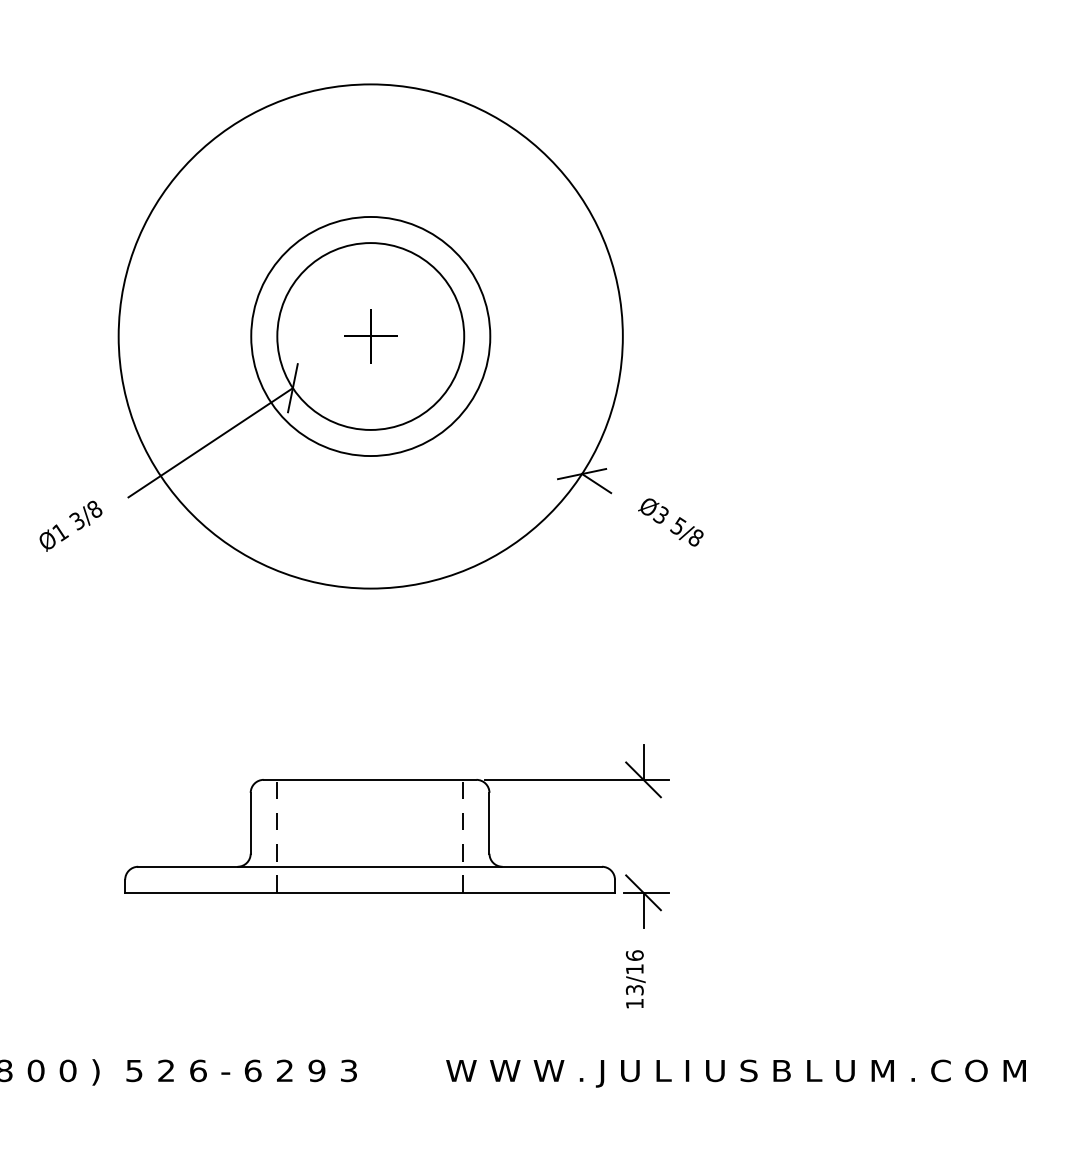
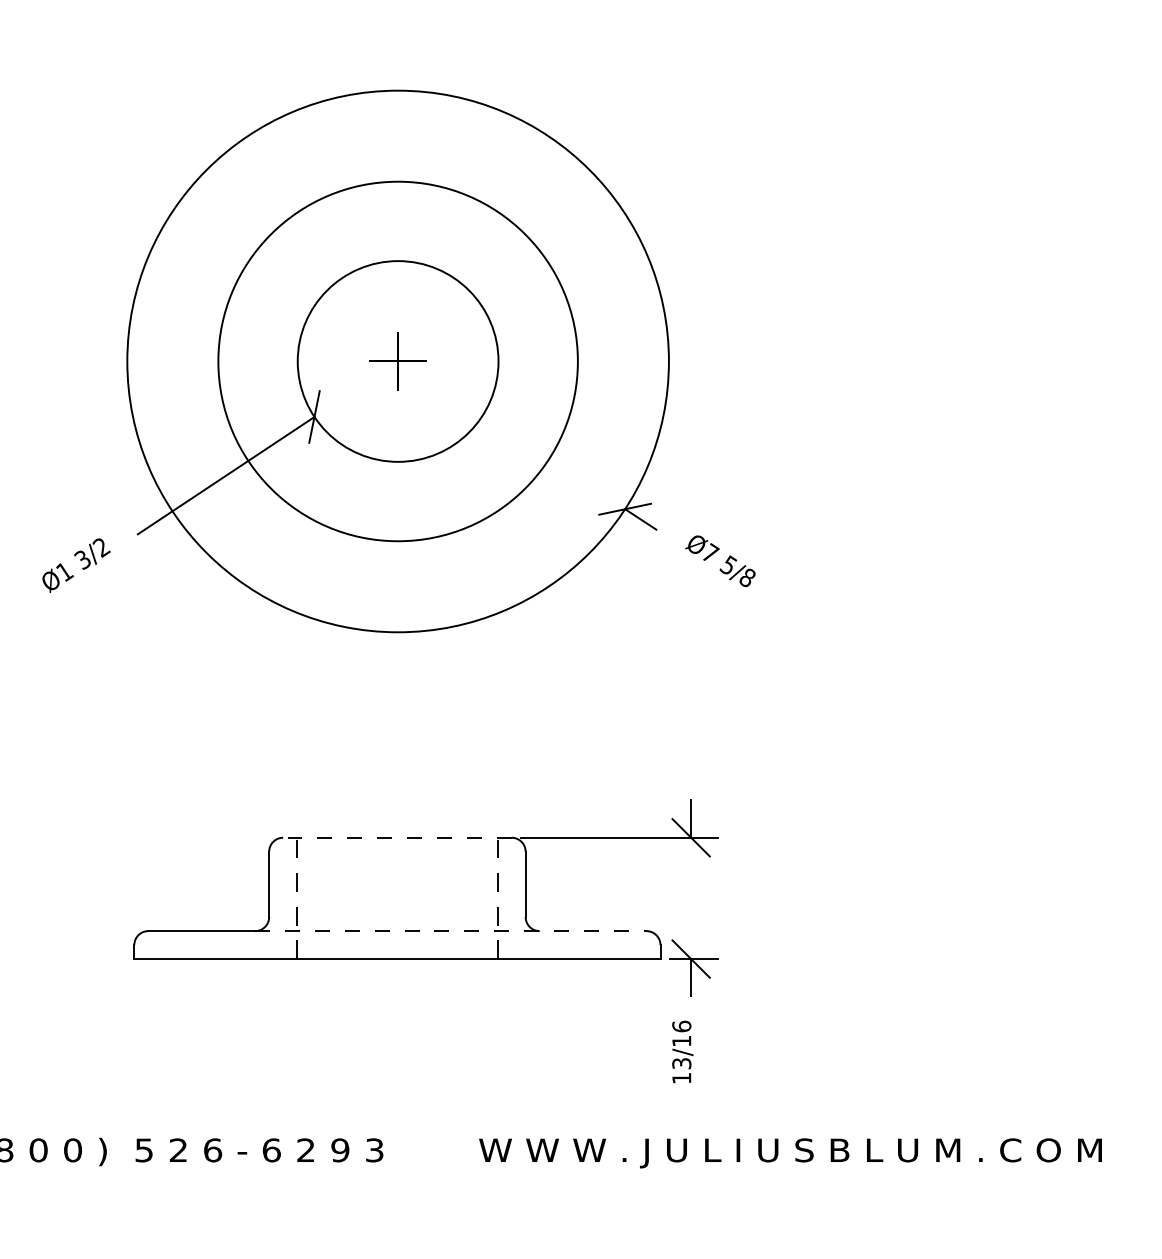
circle: (370, 336) -> (397, 361), size x1.4
text: (94, 509) -> (101, 547), 3/8 -> 3/2
text: (661, 514) -> (710, 552), Ø3 -> Ø7
line: (369, 779) -> (396, 837), solid -> dashed
line: (419, 867) -> (450, 931), solid -> dashed

